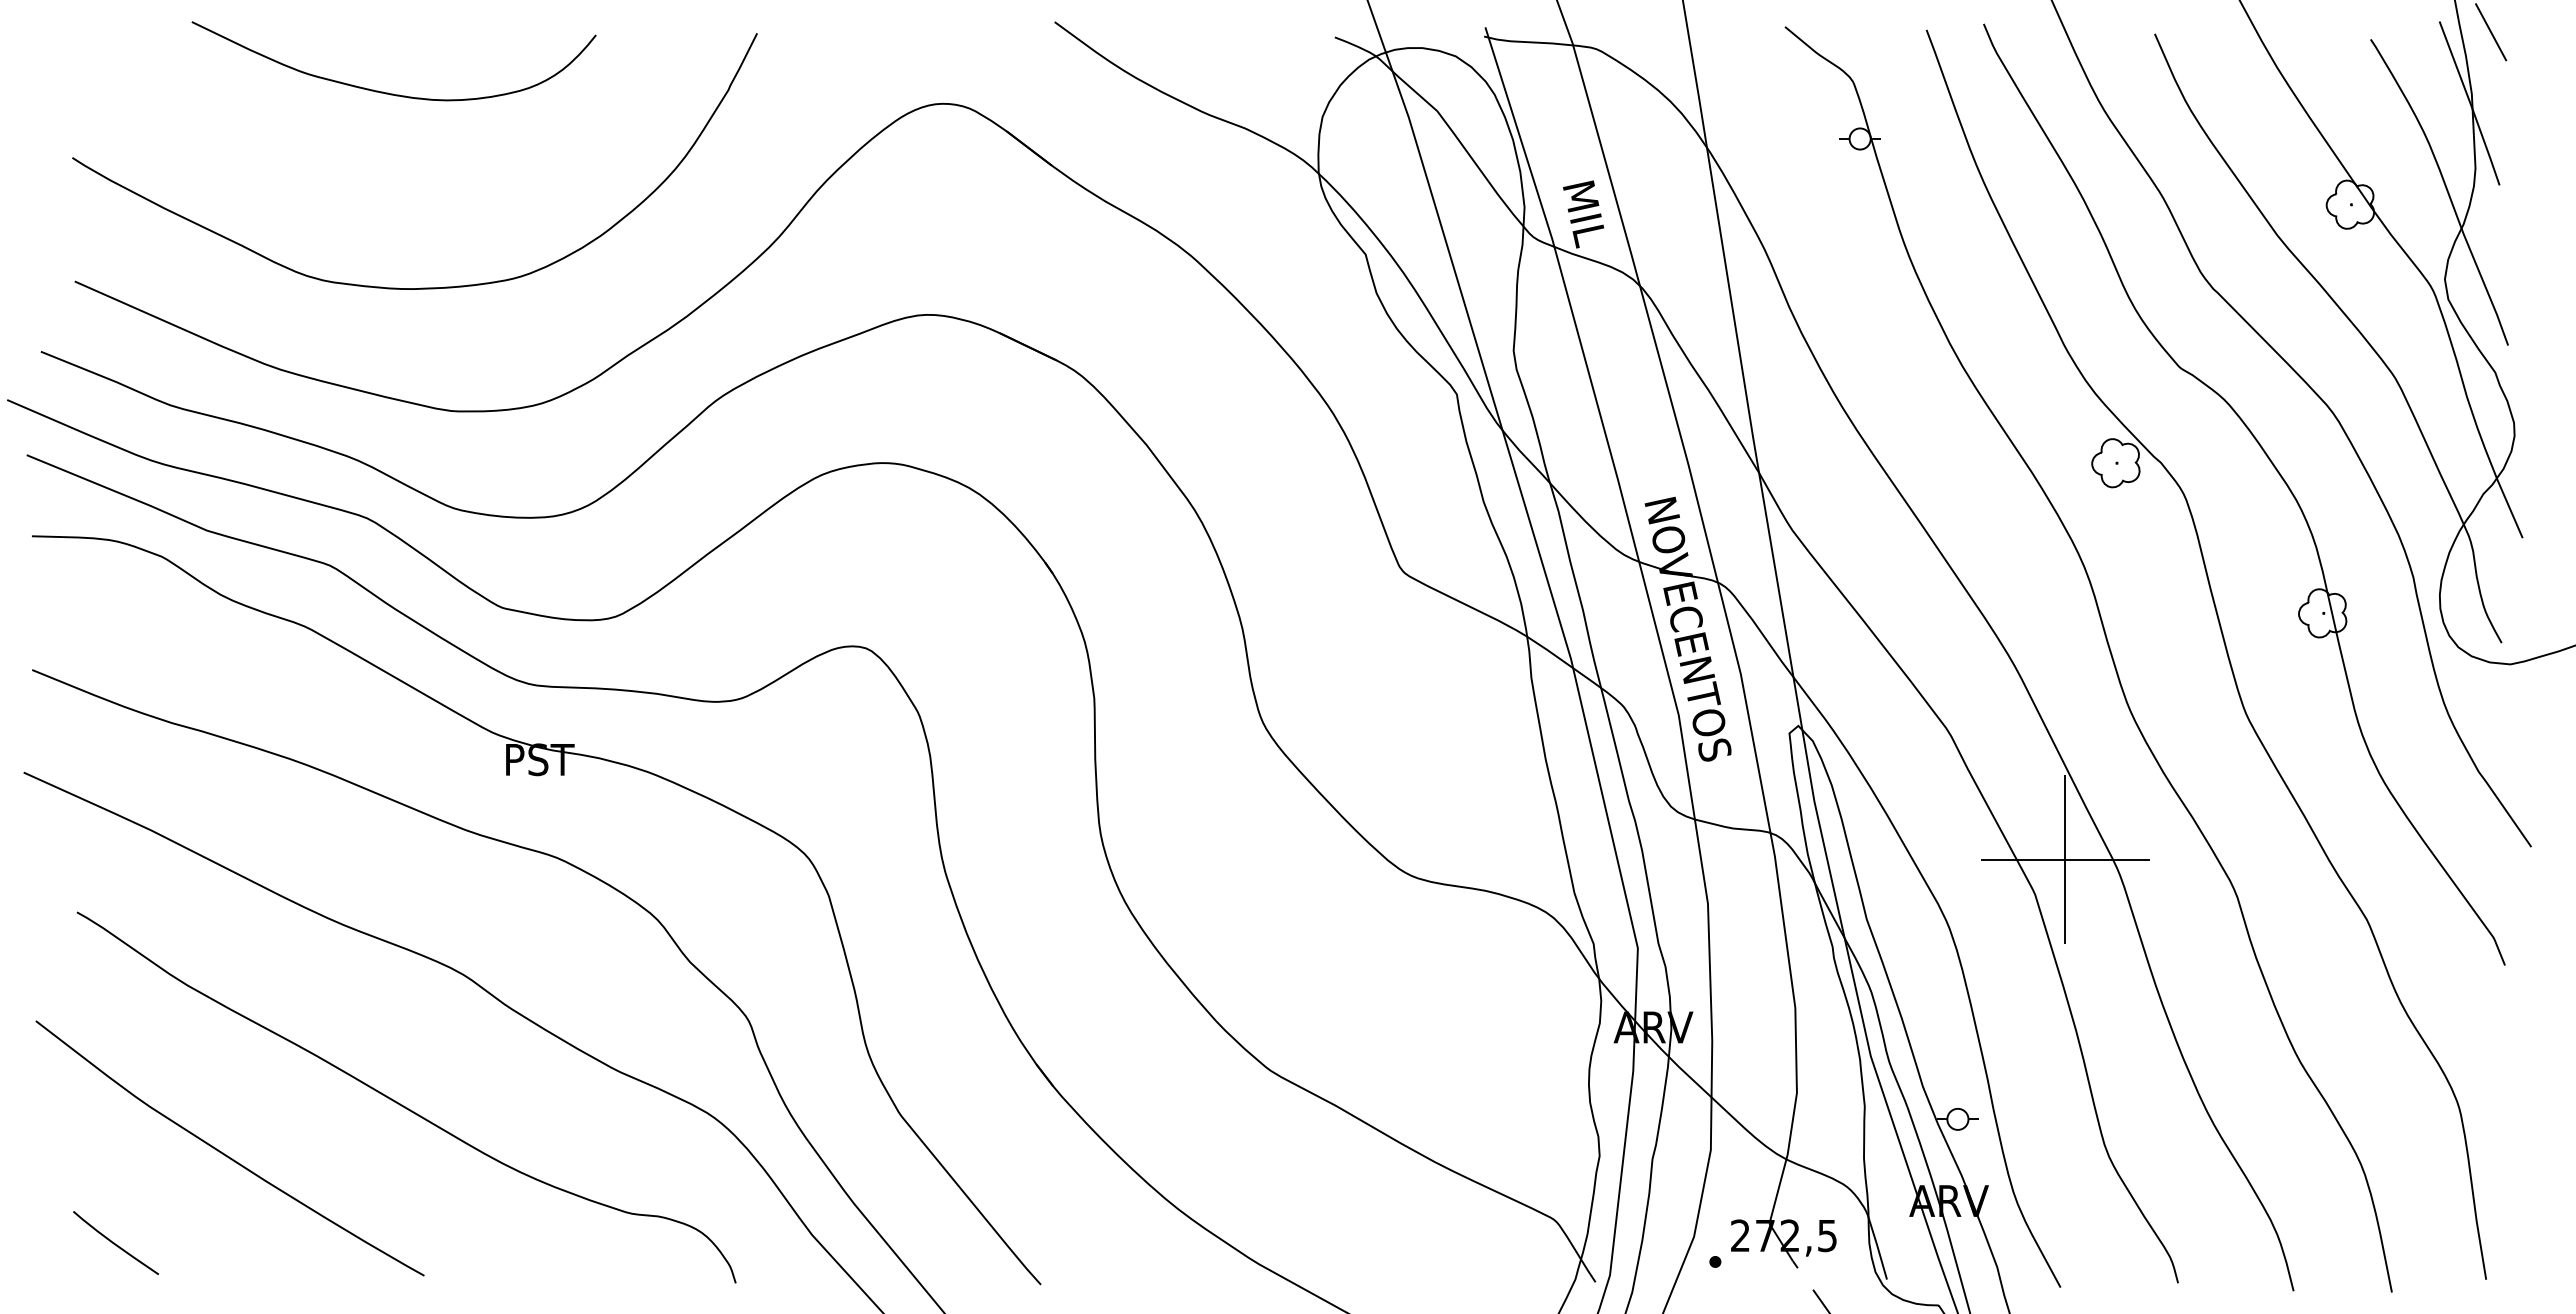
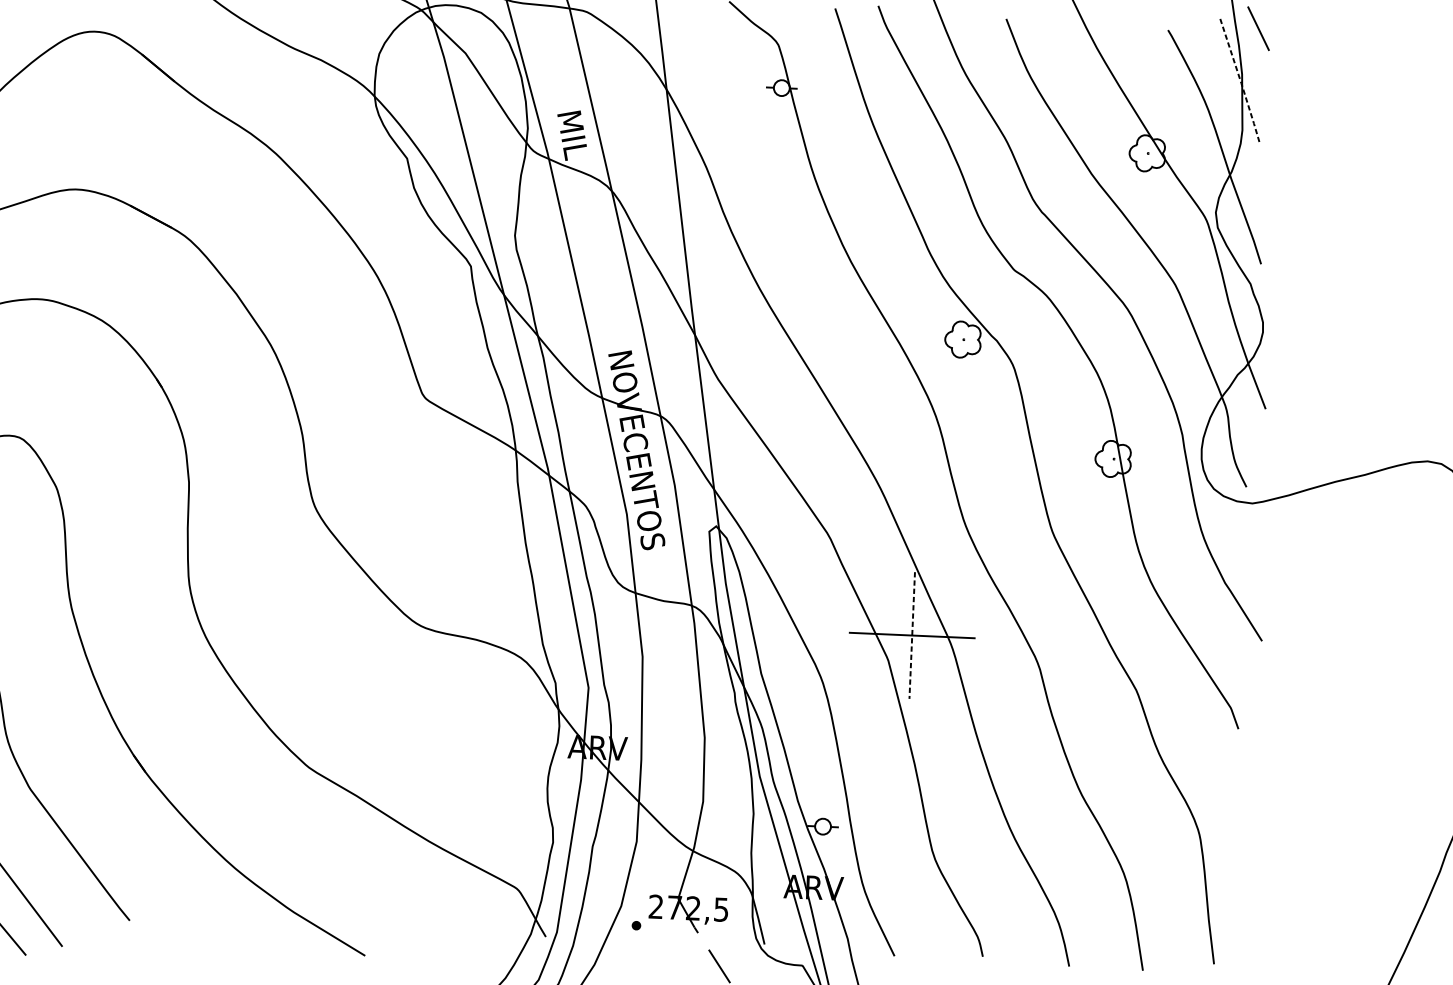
line: (2471, 105) -> (1241, 83), solid -> dashed
line: (2065, 860) -> (912, 636), solid -> dashed

